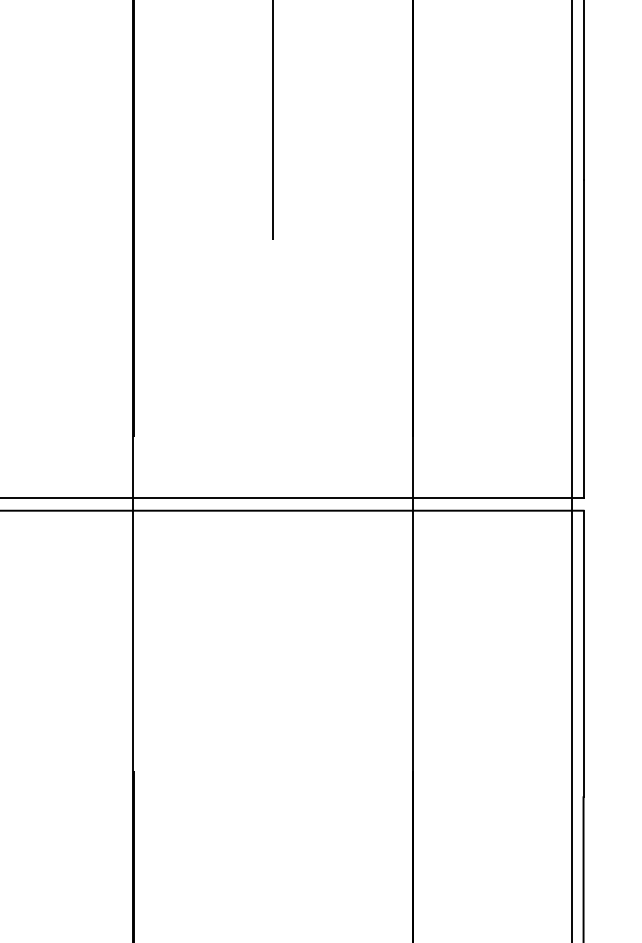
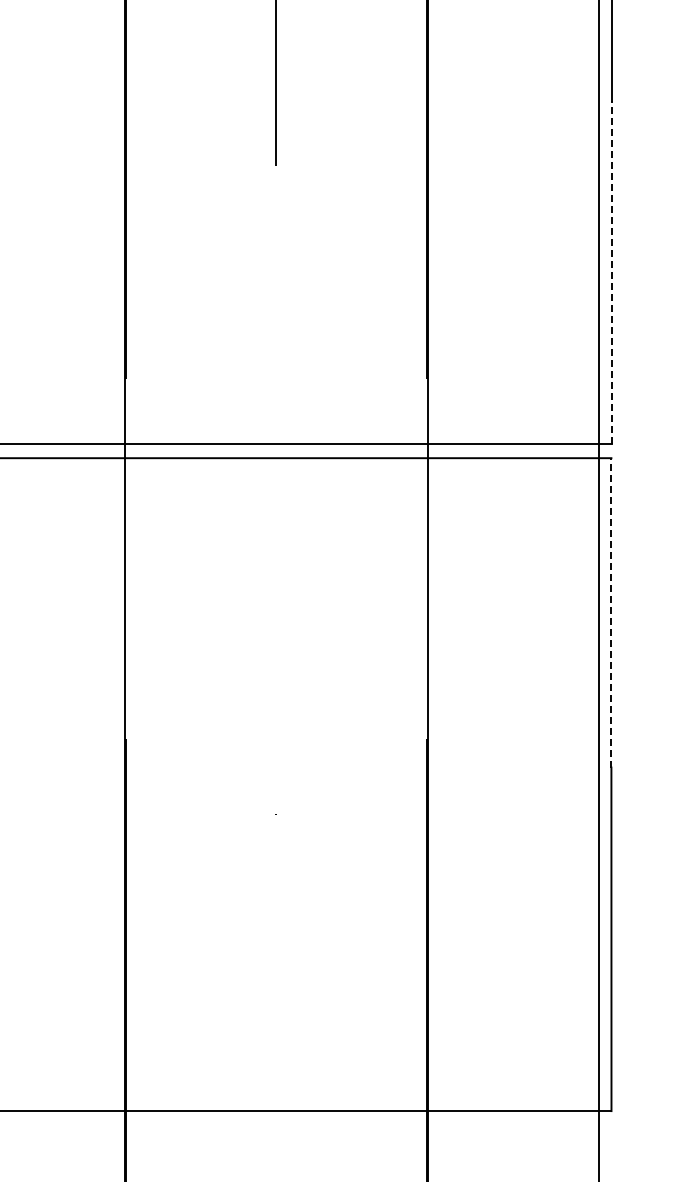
line: (583, 338) -> (611, 272), solid -> dashed
line: (583, 653) -> (611, 612), solid -> dashed

